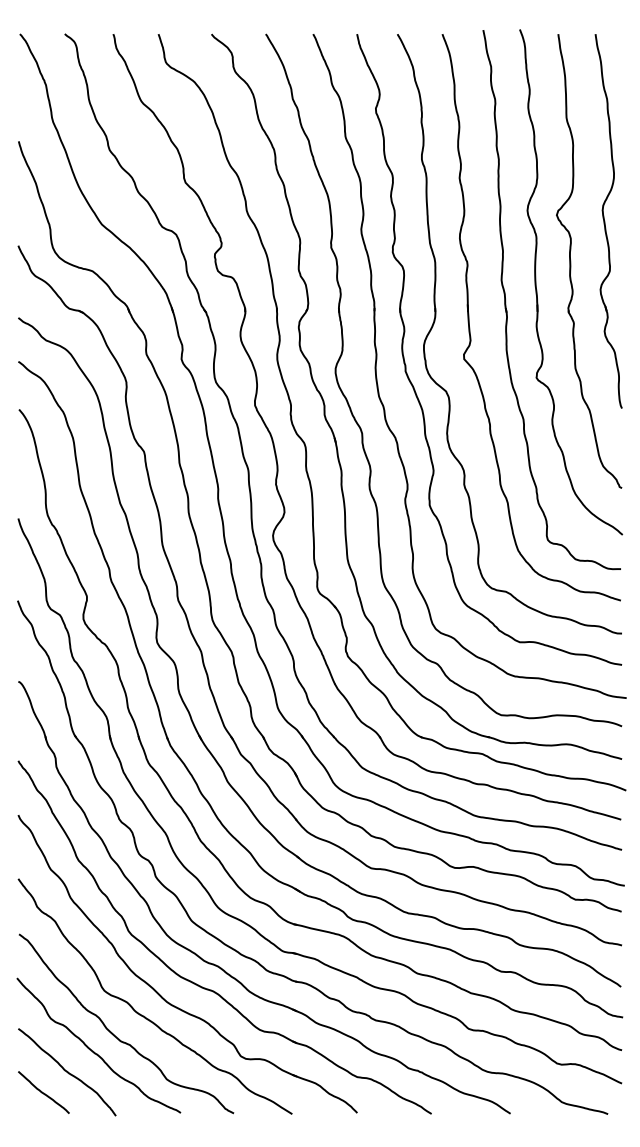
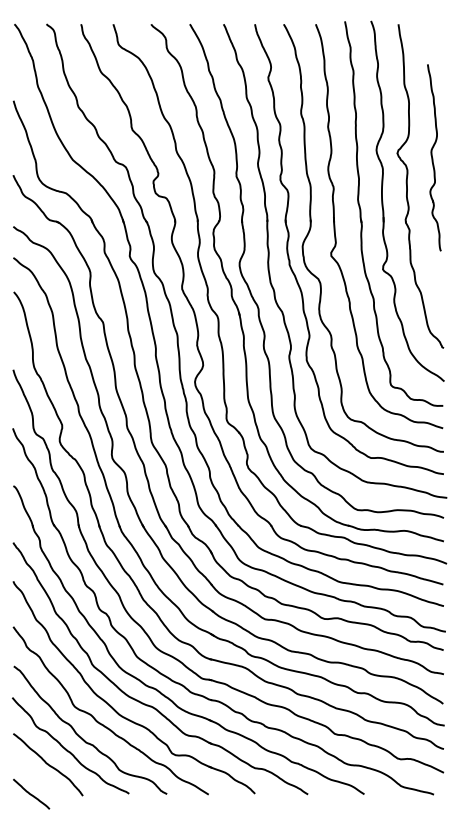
part: (608, 221) -> (434, 157), size x0.7
curve: (43, 1092) -> (31, 794), moved

